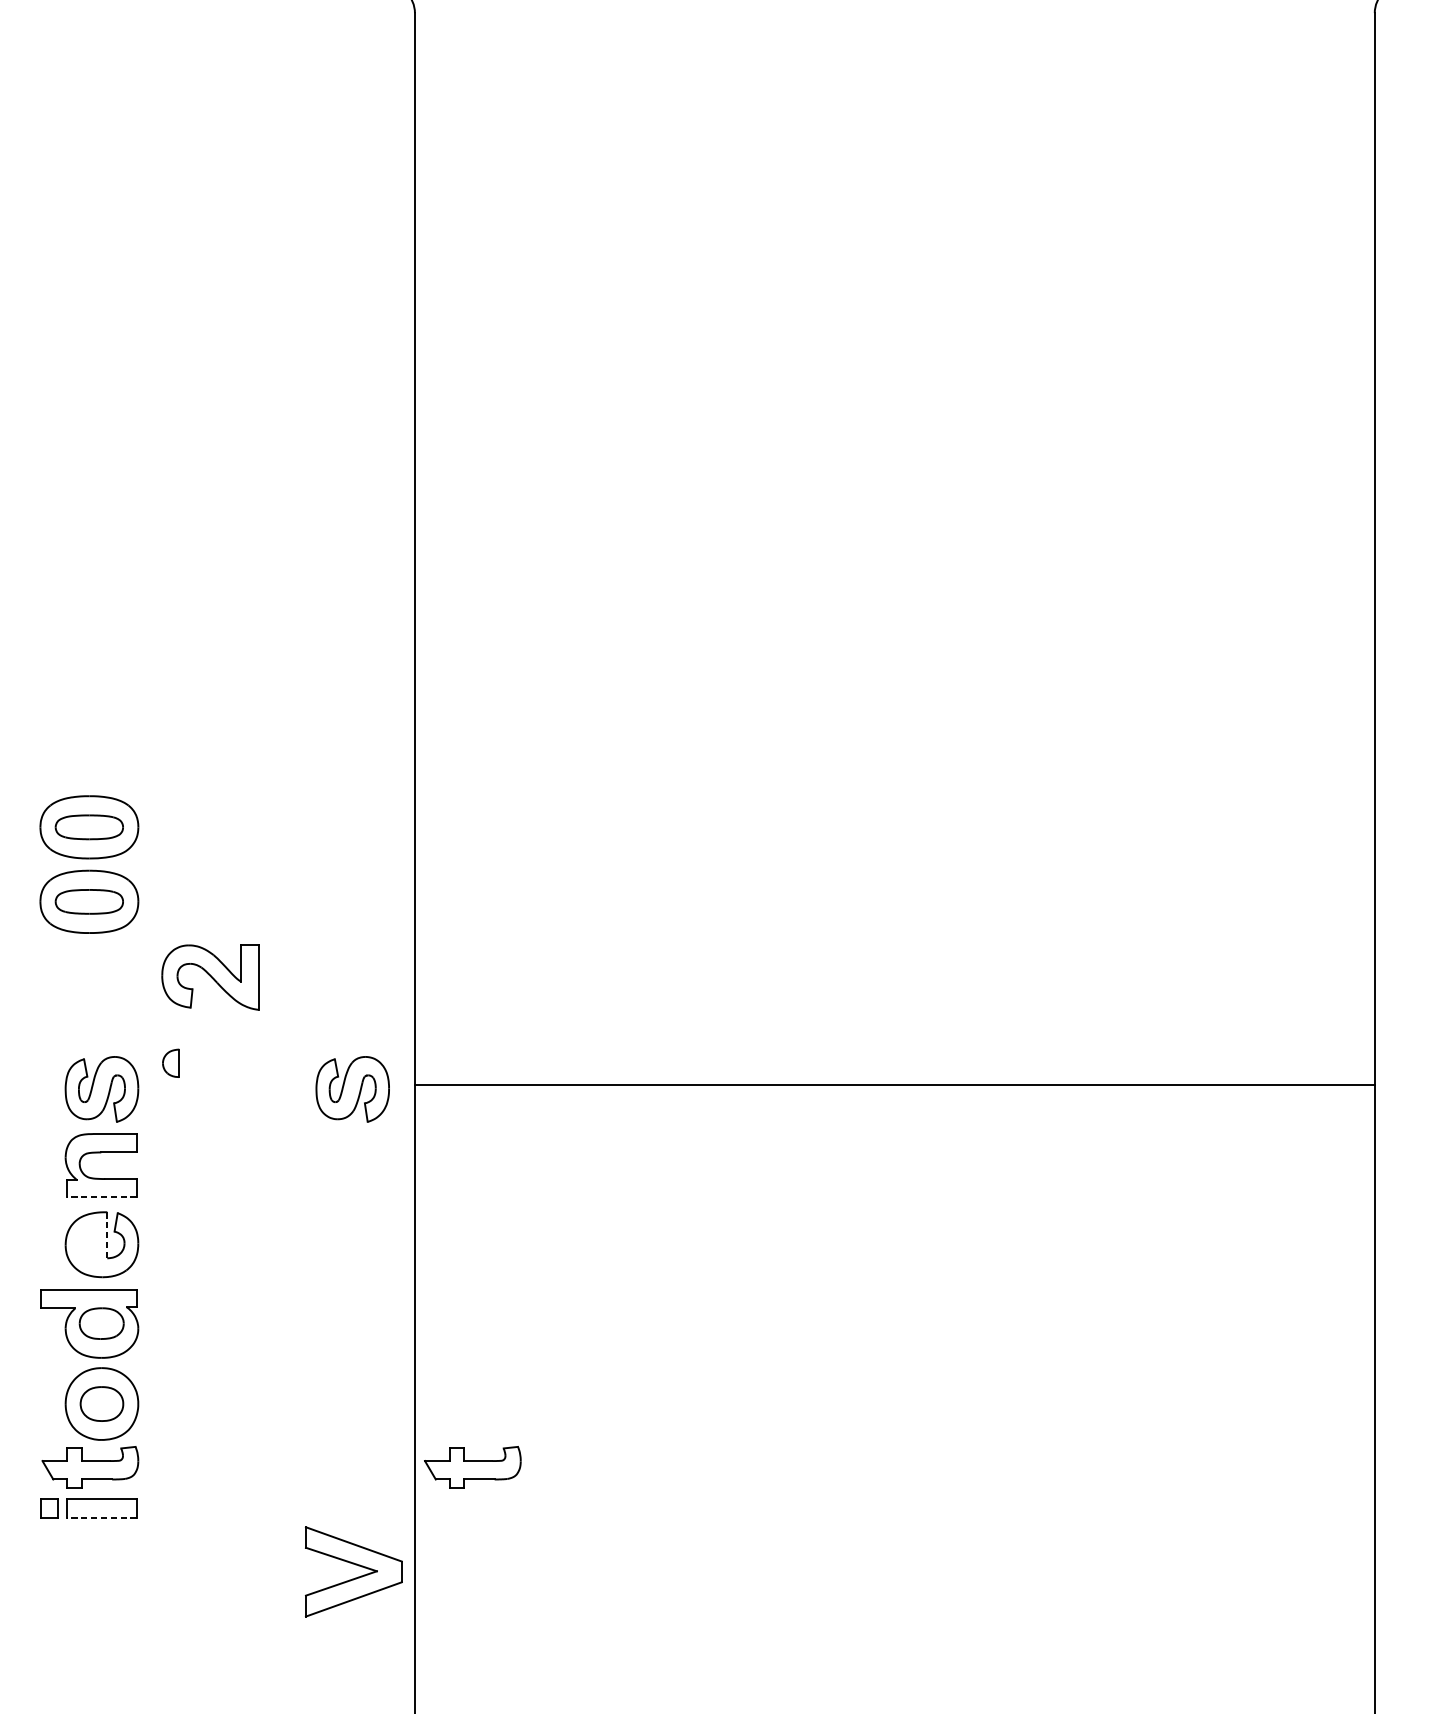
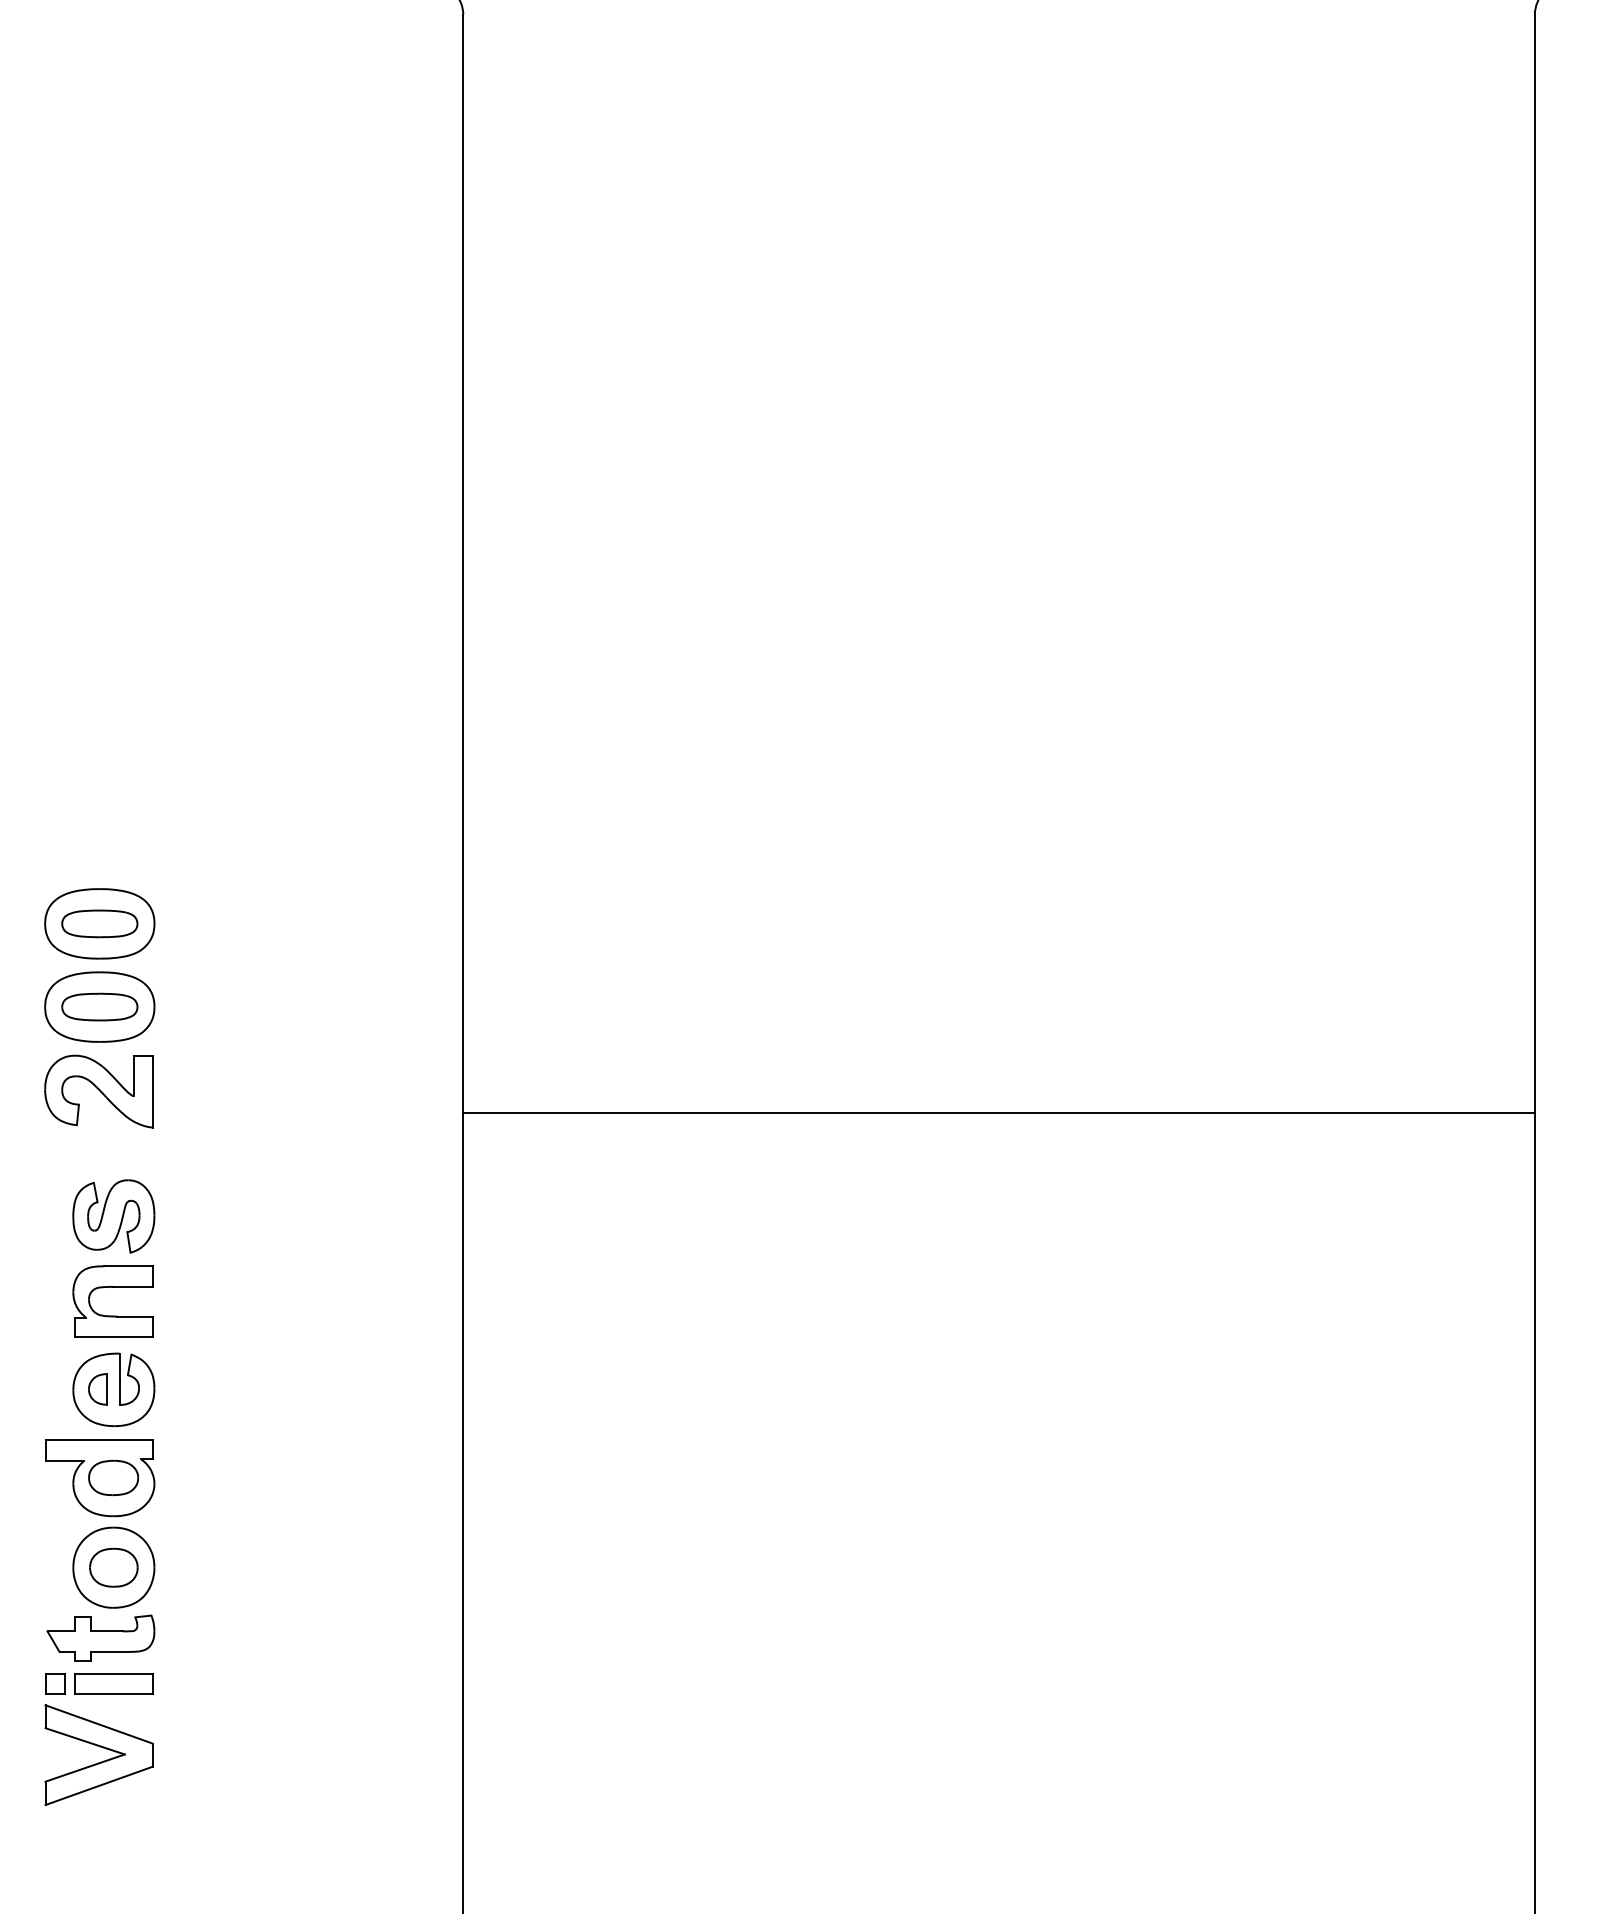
part: (210, 977) -> (98, 1091), moved
part: (170, 1063) -> (97, 1389), moved
line: (894, 1084) -> (998, 1113), moved
part: (352, 1089) -> (393, 1216), removed
line: (101, 1197) -> (113, 1337), dashed -> solid
line: (107, 1235) -> (119, 1379), dashed -> solid
part: (472, 1466) -> (527, 1637), removed
line: (101, 1517) -> (113, 1694), dashed -> solid
part: (355, 1565) -> (100, 1747), moved

